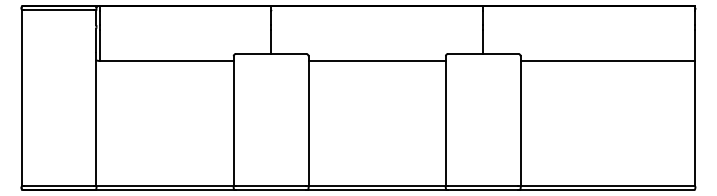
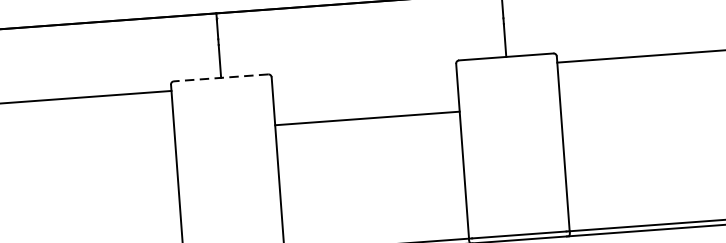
line: (270, 53) -> (220, 77), solid -> dashed
line: (376, 60) -> (366, 117), moved

